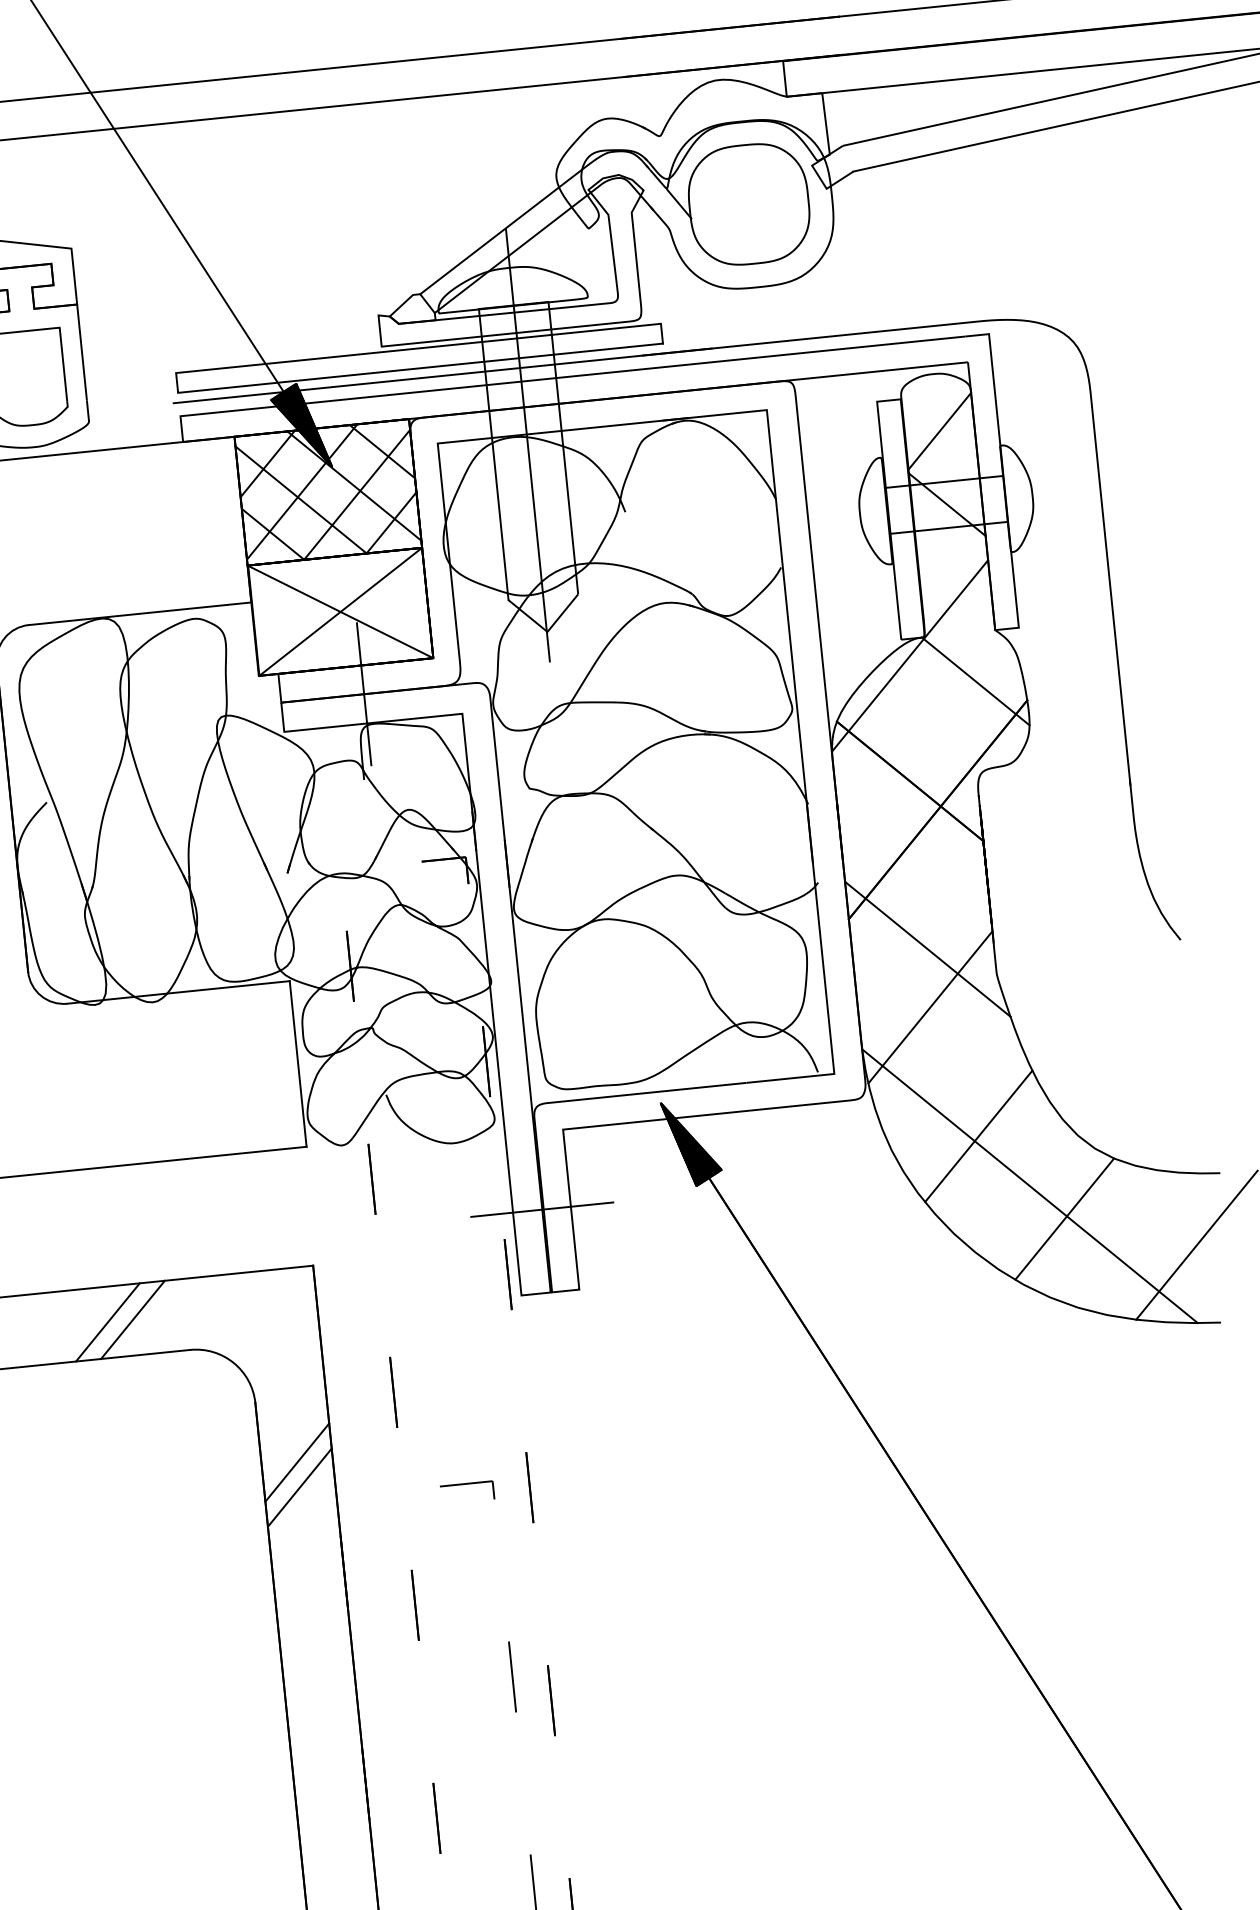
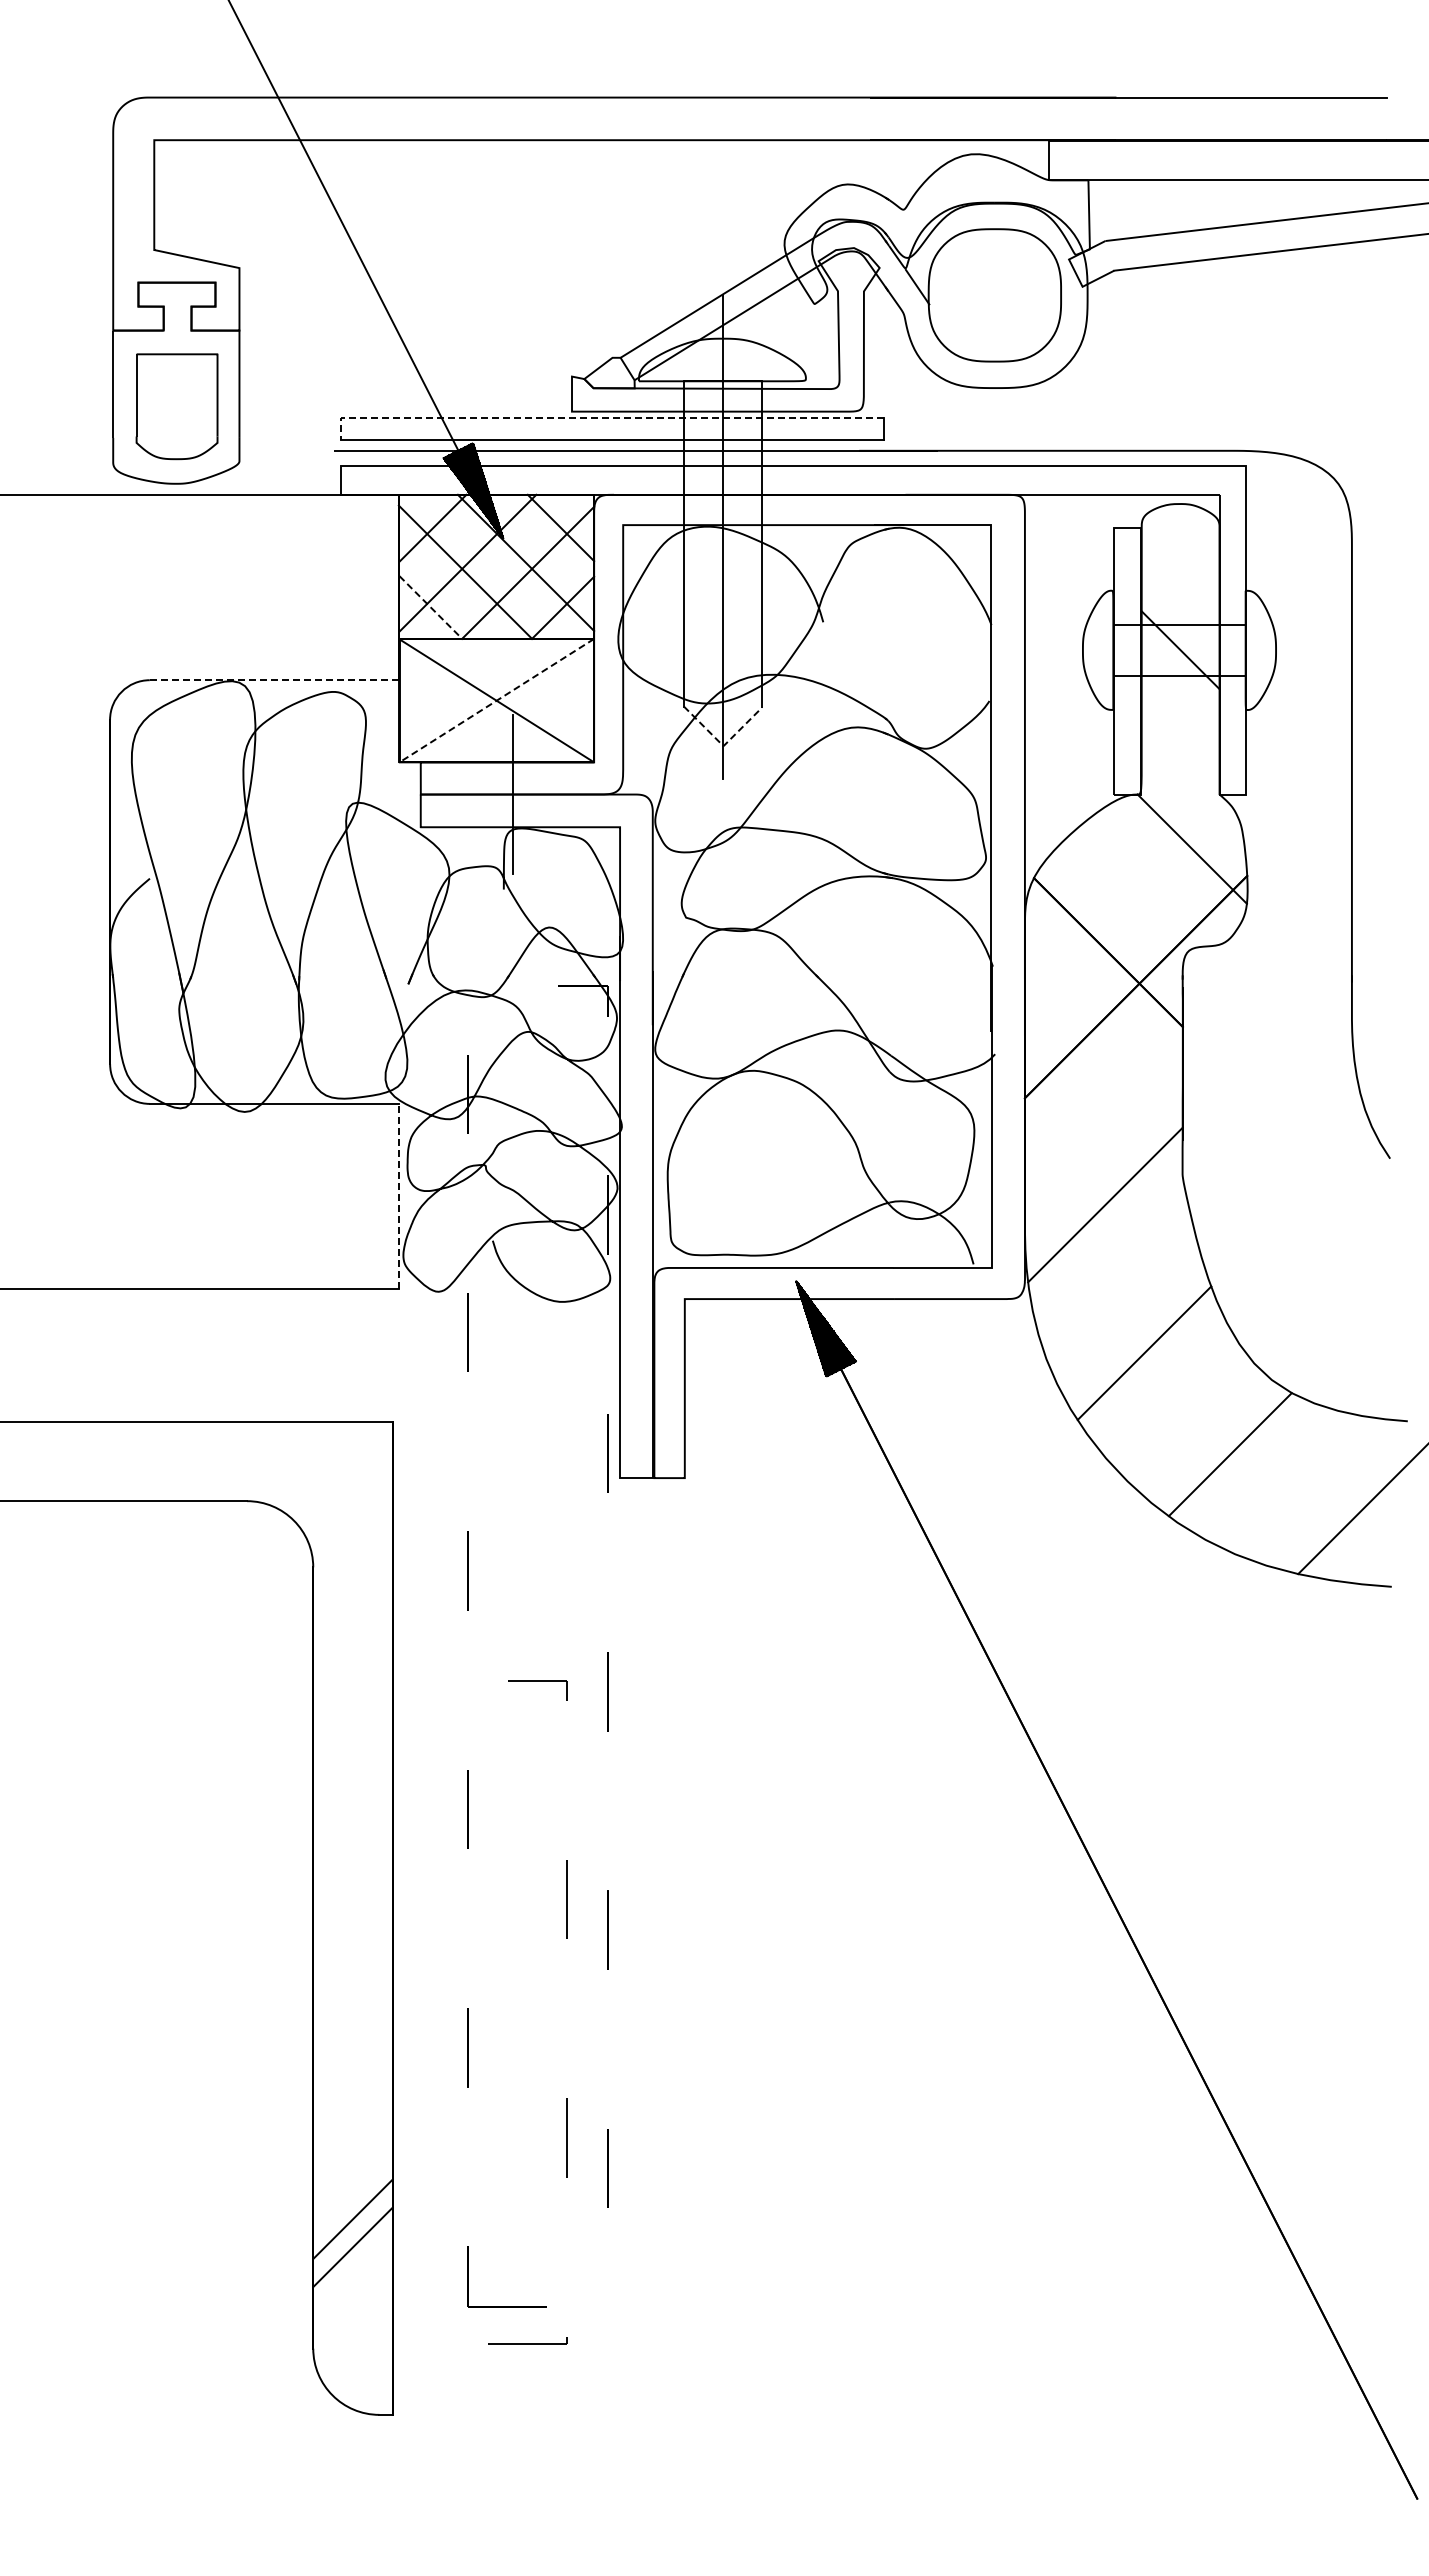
line: (407, 349) -> (600, 417), solid -> dashed
line: (939, 430) -> (1180, 567), removed
line: (273, 534) -> (431, 607), solid -> dashed
line: (340, 611) -> (496, 700), solid -> dashed
line: (140, 614) -> (274, 680), solid -> dashed
line: (547, 632) -> (723, 746), solid -> dashed
line: (910, 655) -> (1122, 813), removed
line: (928, 949) -> (1109, 1140), removed
line: (297, 1063) -> (398, 1196), solid -> dashed
line: (1029, 1186) -> (1195, 1414), removed
line: (542, 1209) -> (652, 1385), removed
line: (132, 1319) -> (186, 1461), removed
line: (107, 1322) -> (158, 1461), removed
line: (296, 1462) -> (352, 1637), removed
line: (299, 1487) -> (352, 1665), removed

